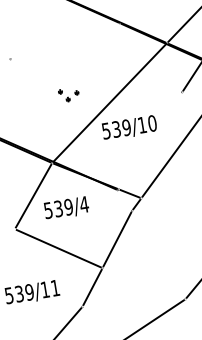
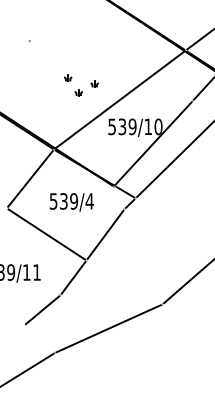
part: (69, 94) -> (81, 85), size x1.67
line: (150, 140) -> (153, 143), added
text: (66, 208) -> (71, 202), moved

